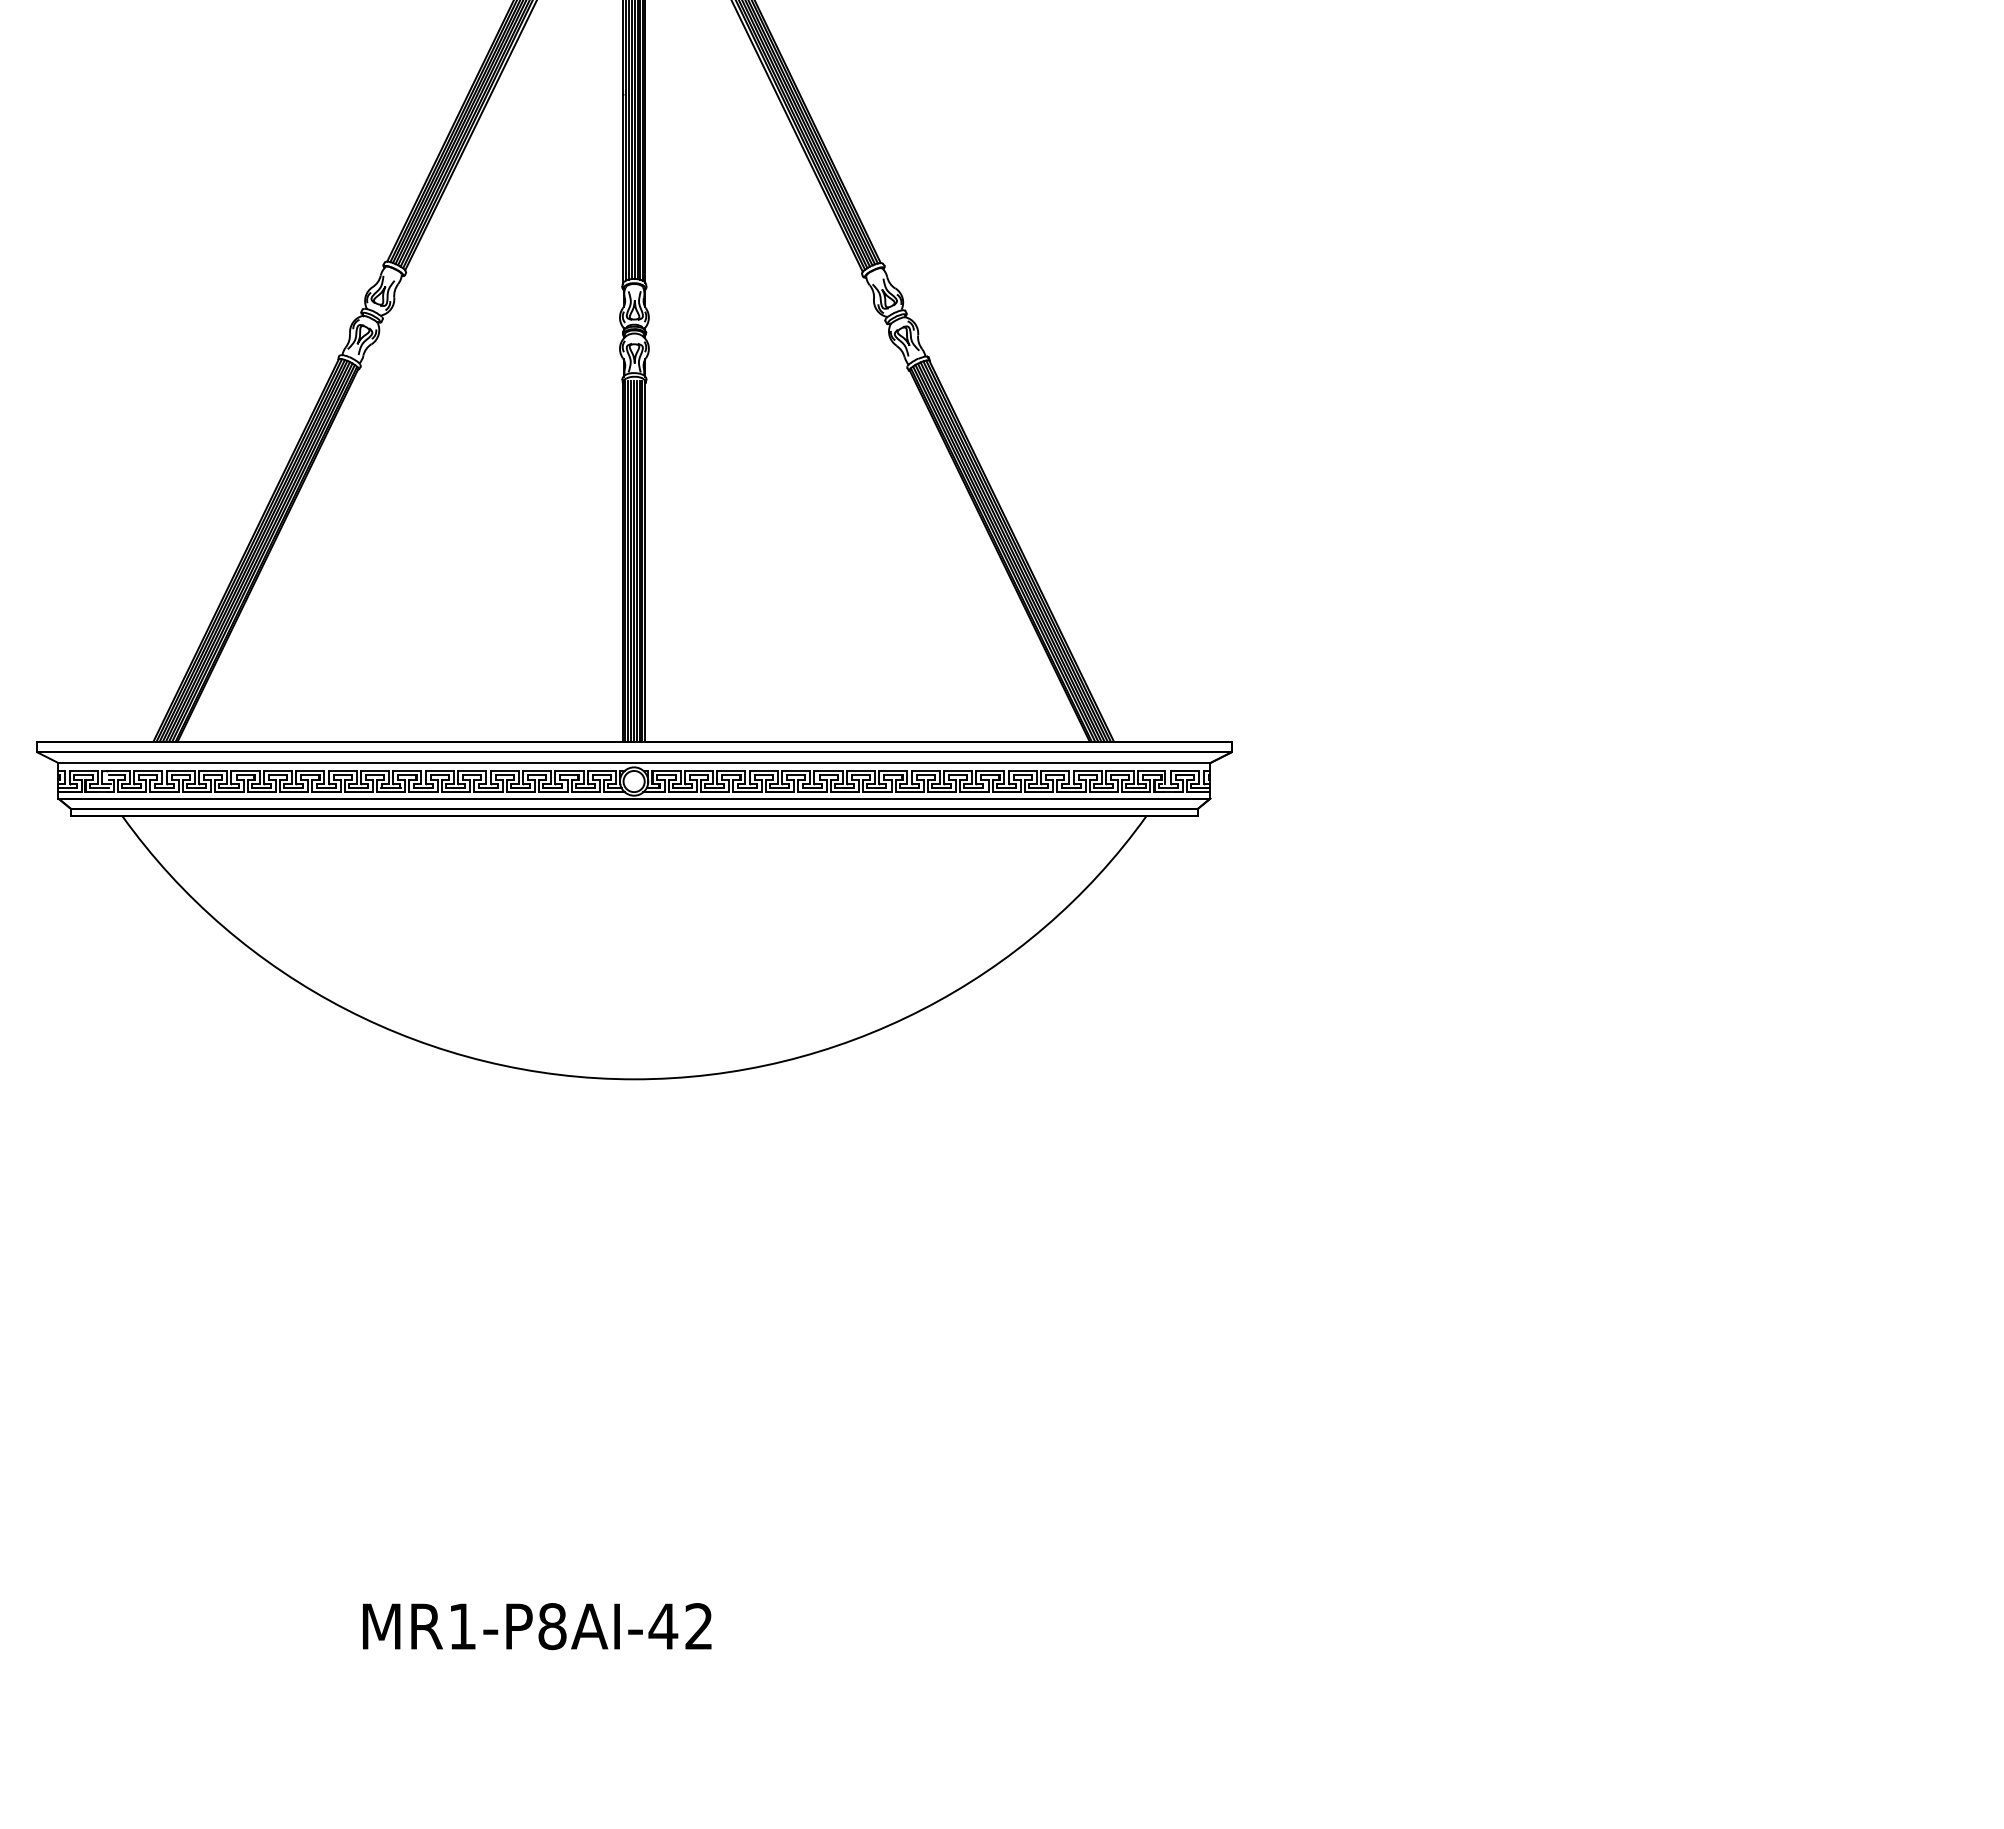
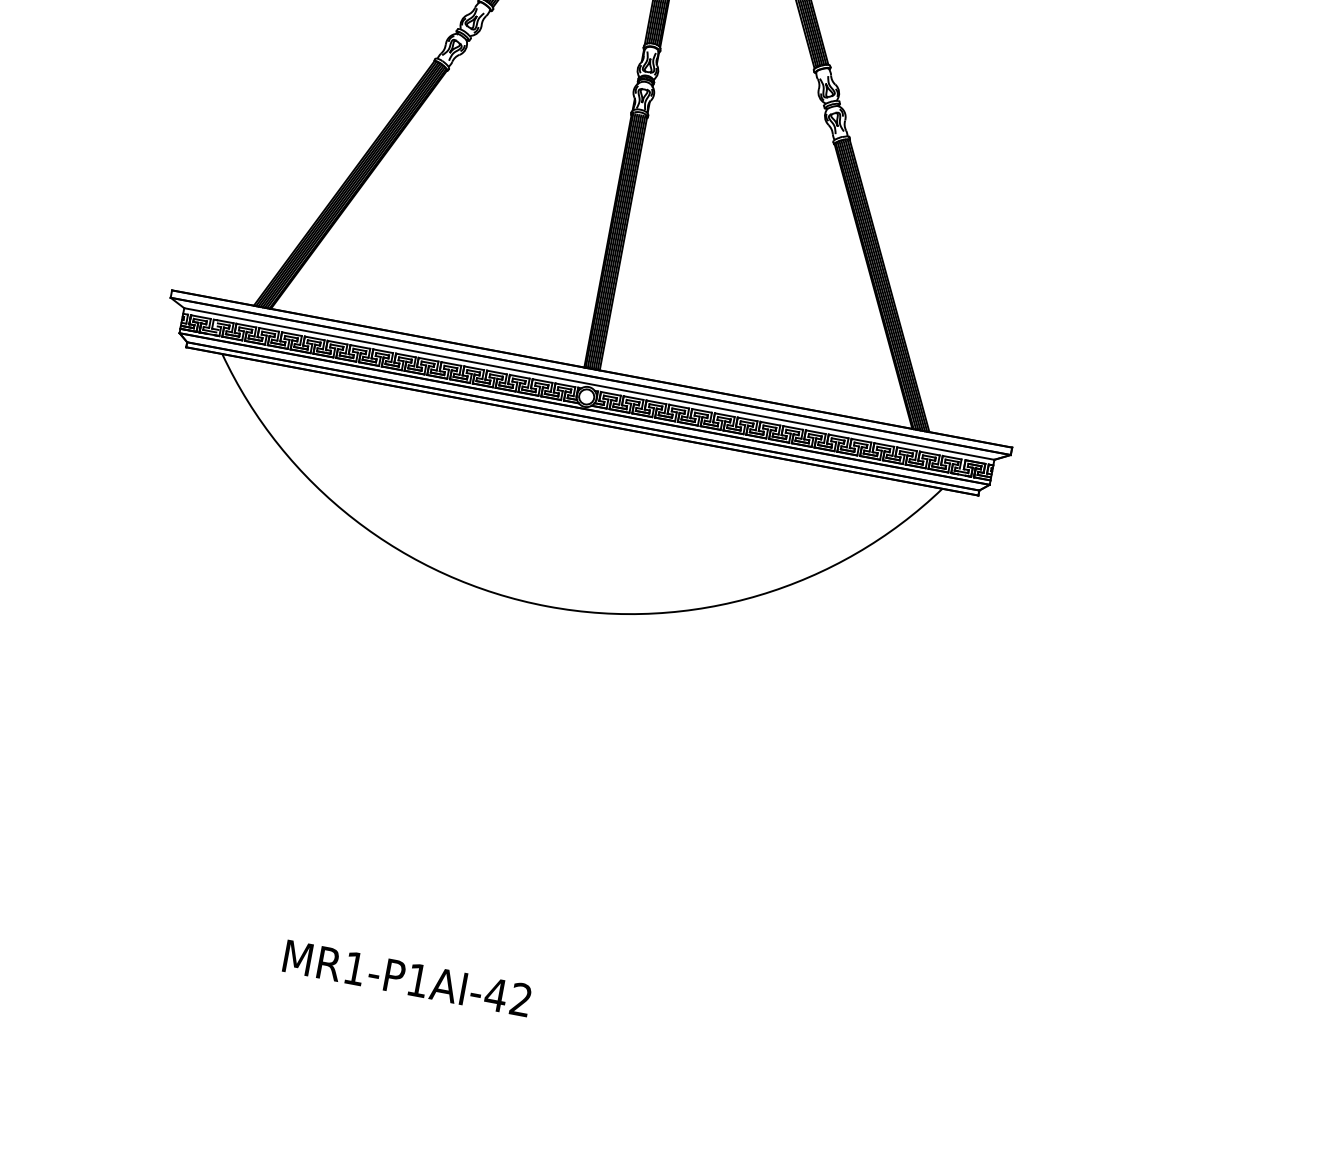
text: (552, 1626) -> (418, 980), MR1-P8AI-42 -> MR1-P1AI-42

